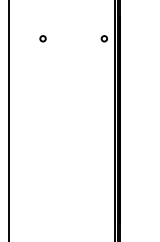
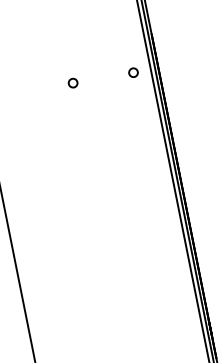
circle: (42, 38) -> (72, 82), moved

